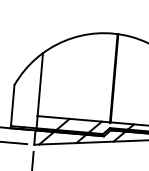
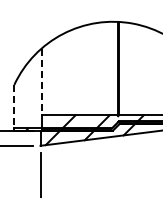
line: (40, 85) -> (41, 82), solid -> dashed
line: (12, 105) -> (14, 106), solid -> dashed

